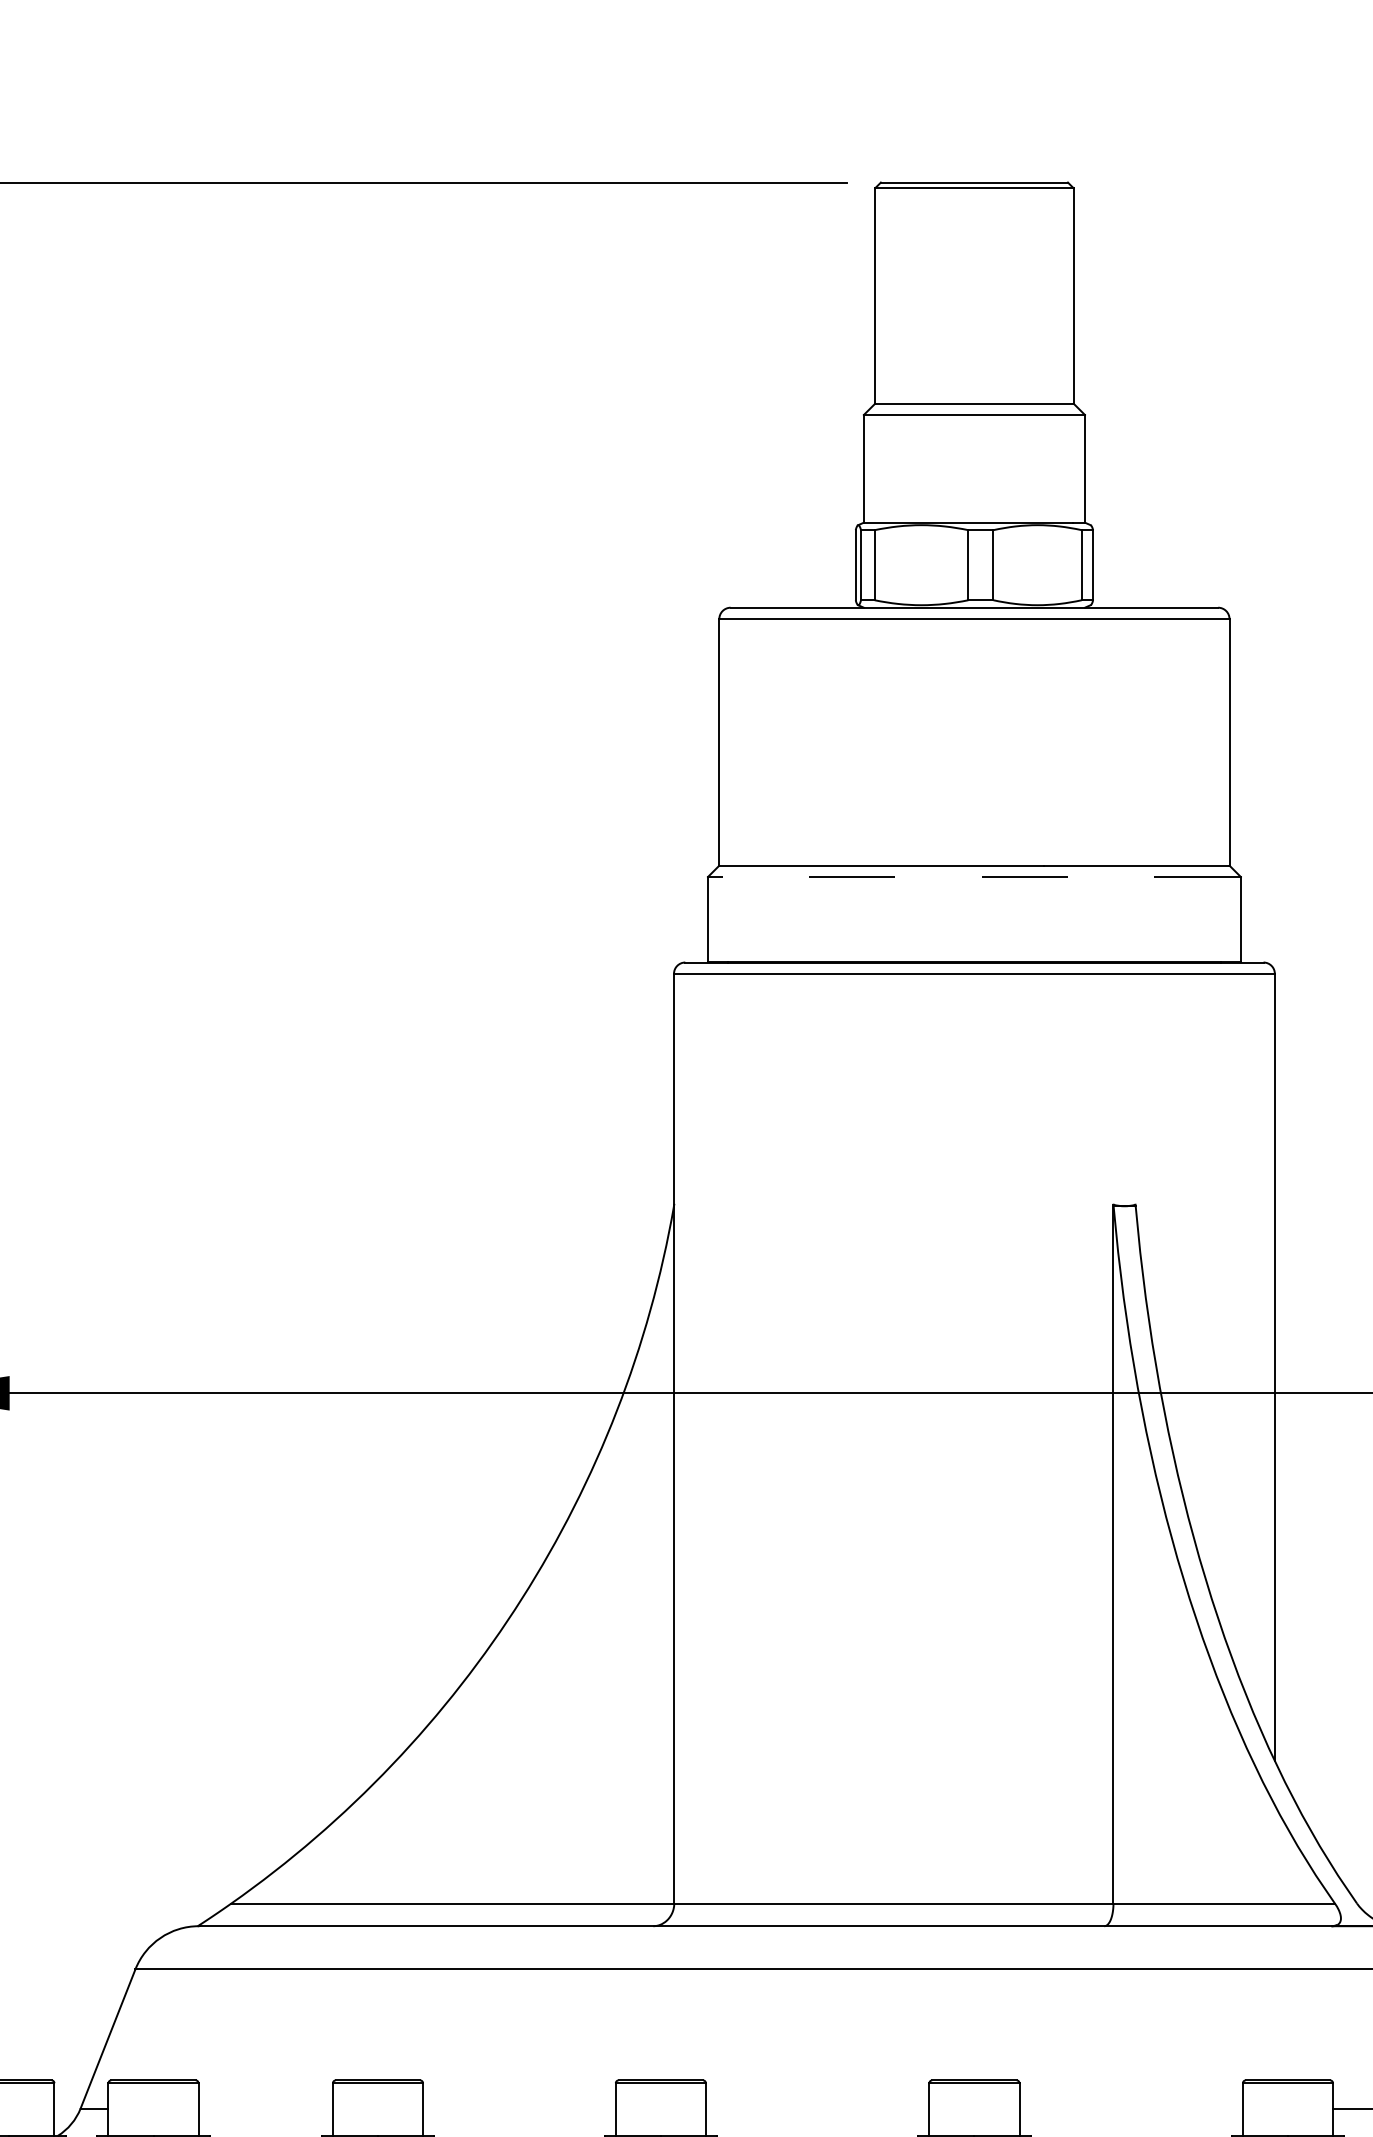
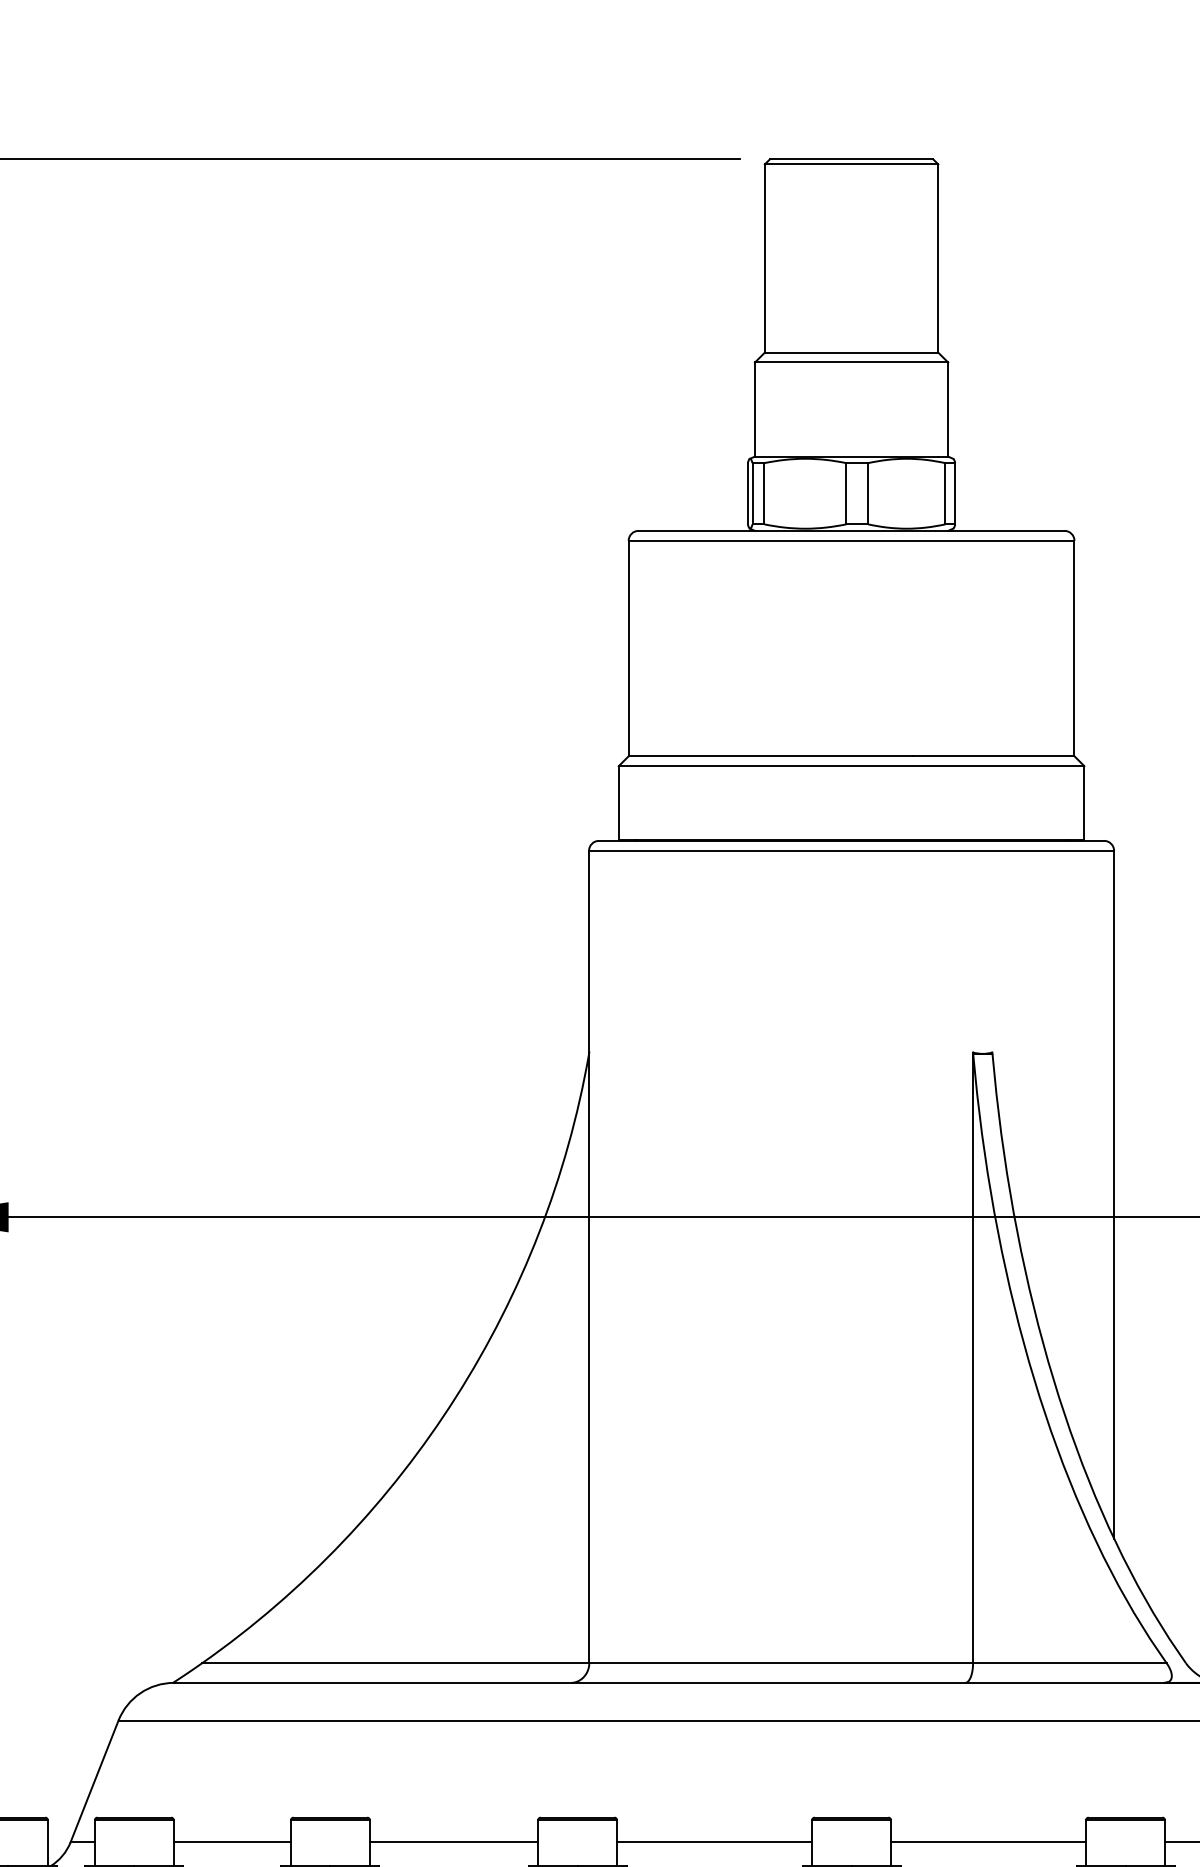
line: (974, 877) -> (851, 766), dashed -> solid
line: (265, 2108) -> (232, 1842), added
line: (518, 2108) -> (453, 1842), added
line: (817, 2108) -> (714, 1842), added
line: (1131, 2108) -> (988, 1842), added

